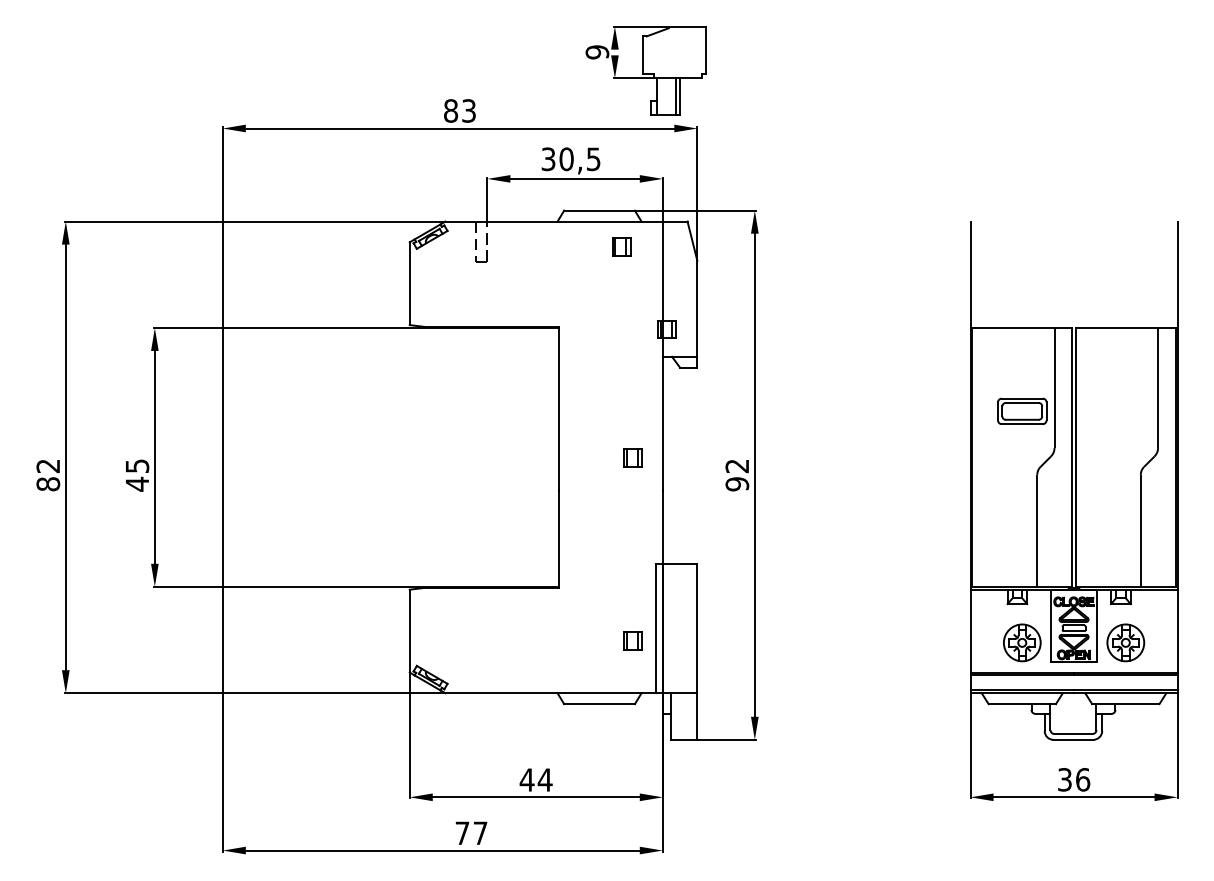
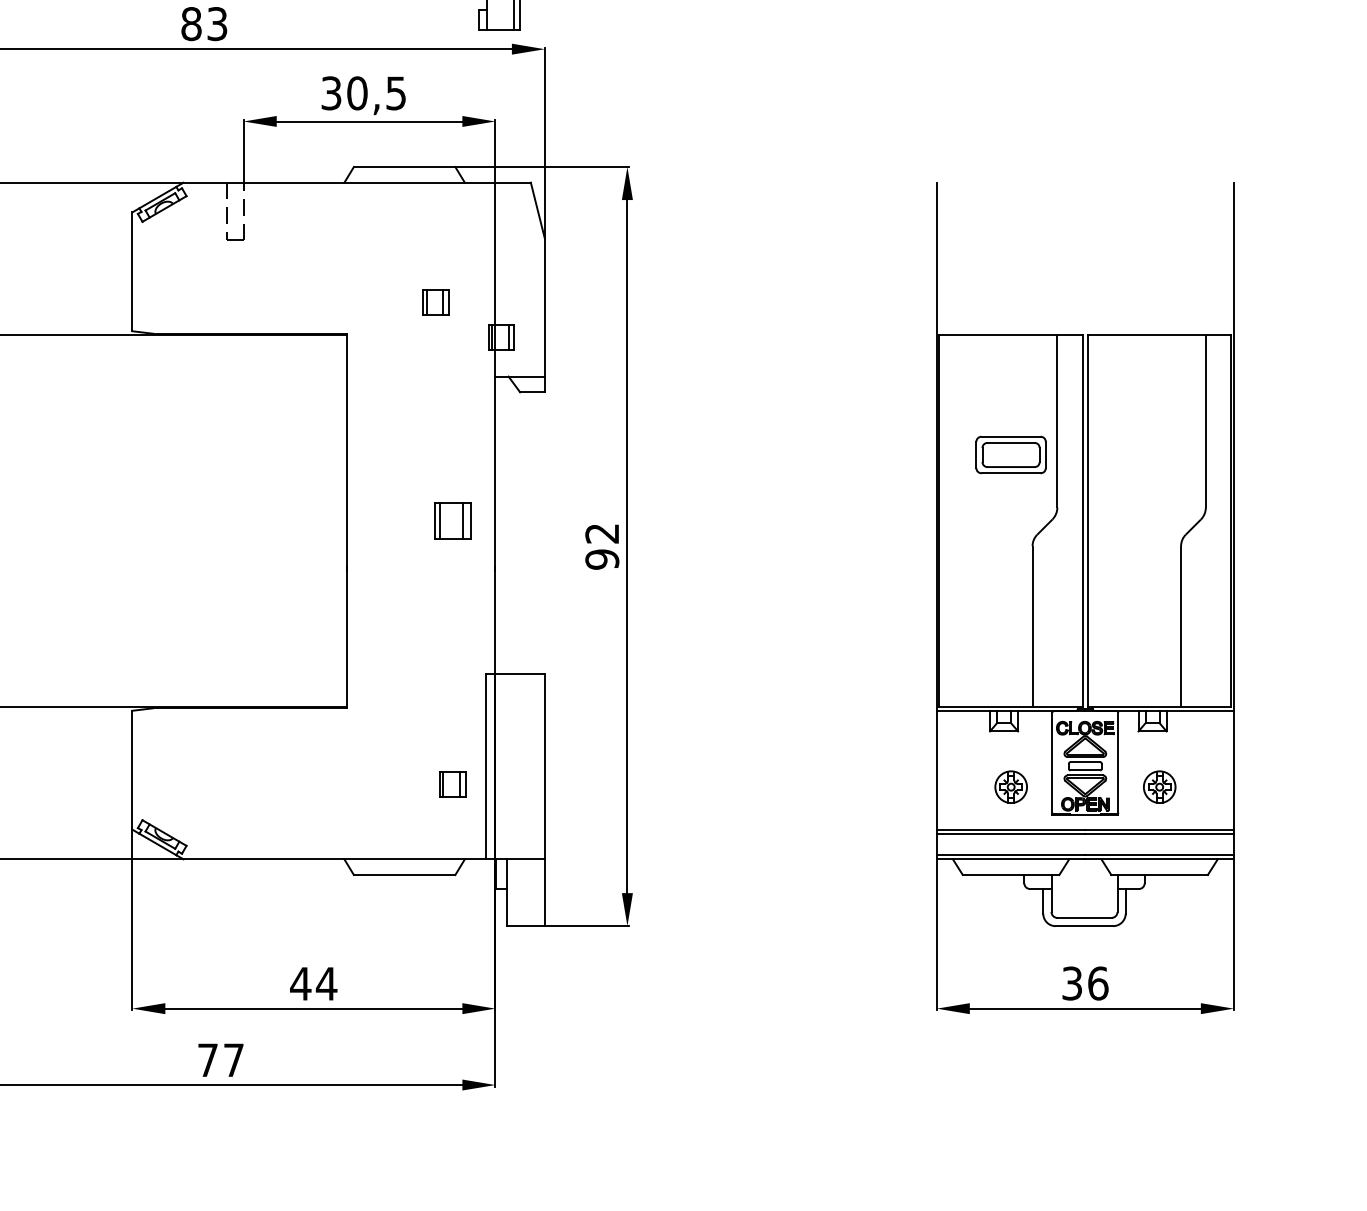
part: (621, 246) -> (436, 301), moved
part: (632, 457) -> (451, 521), size x1.4
part: (1022, 642) -> (1011, 786), size x0.6
part: (1125, 642) -> (1159, 786), size x0.6

